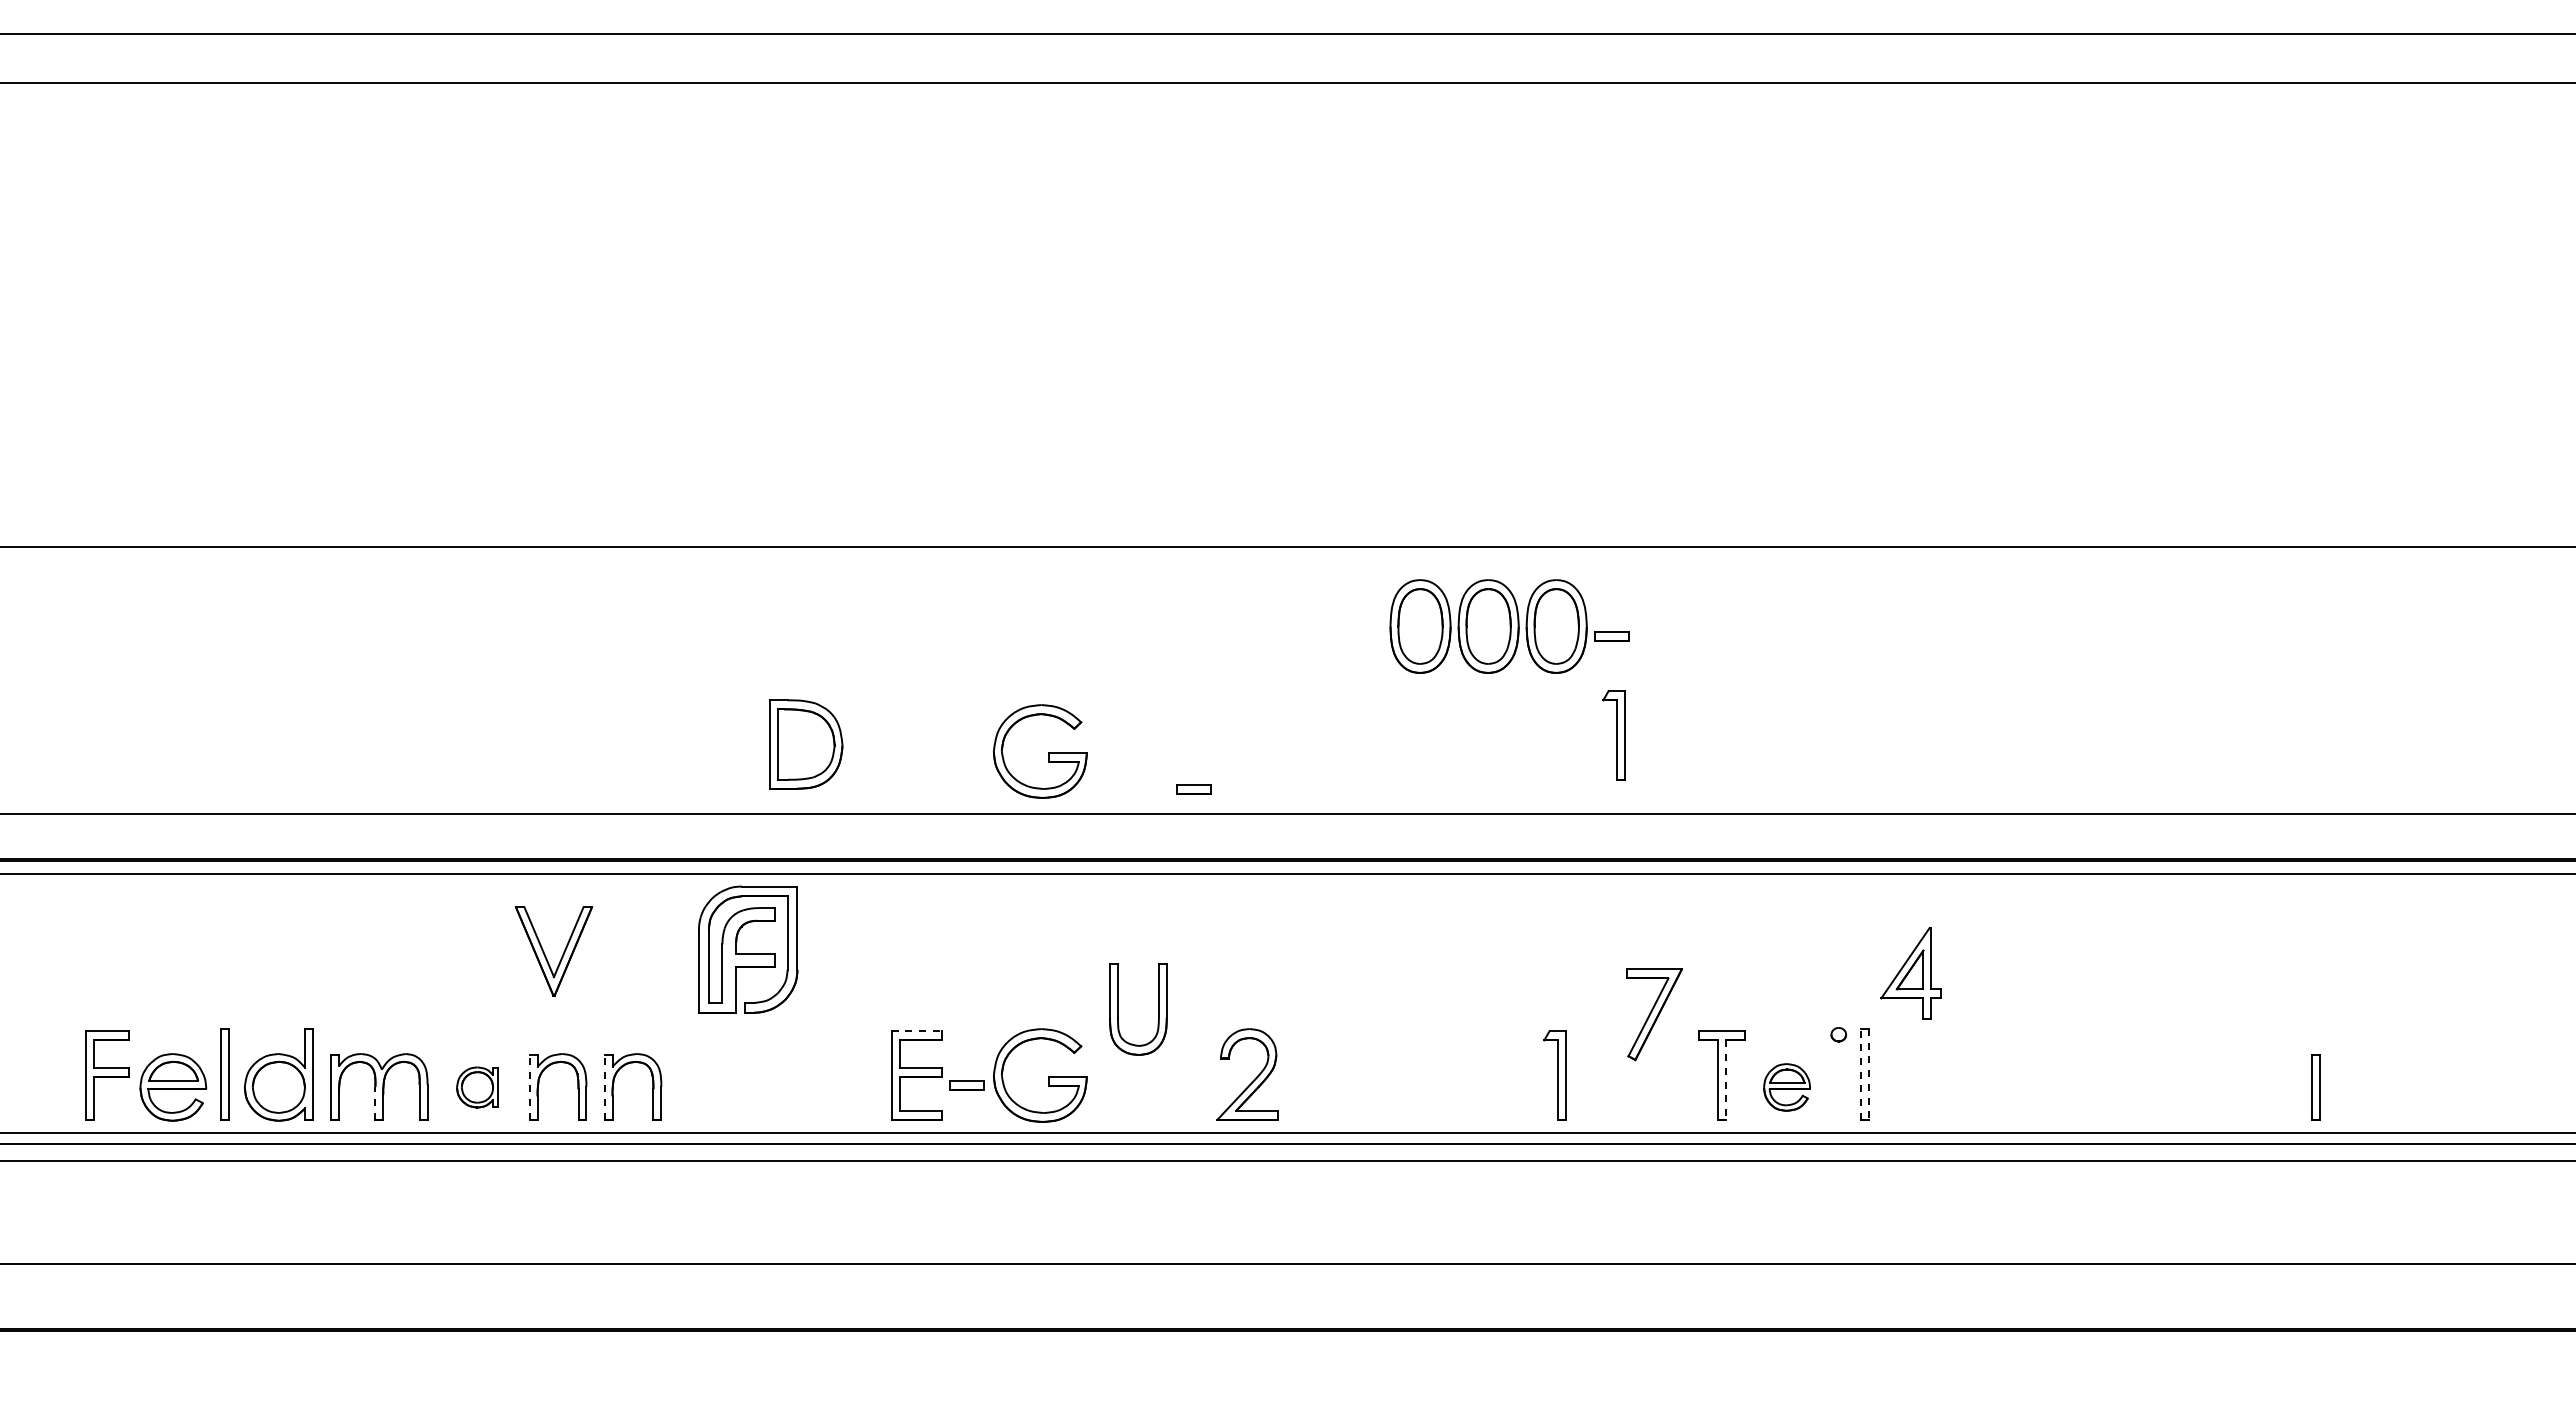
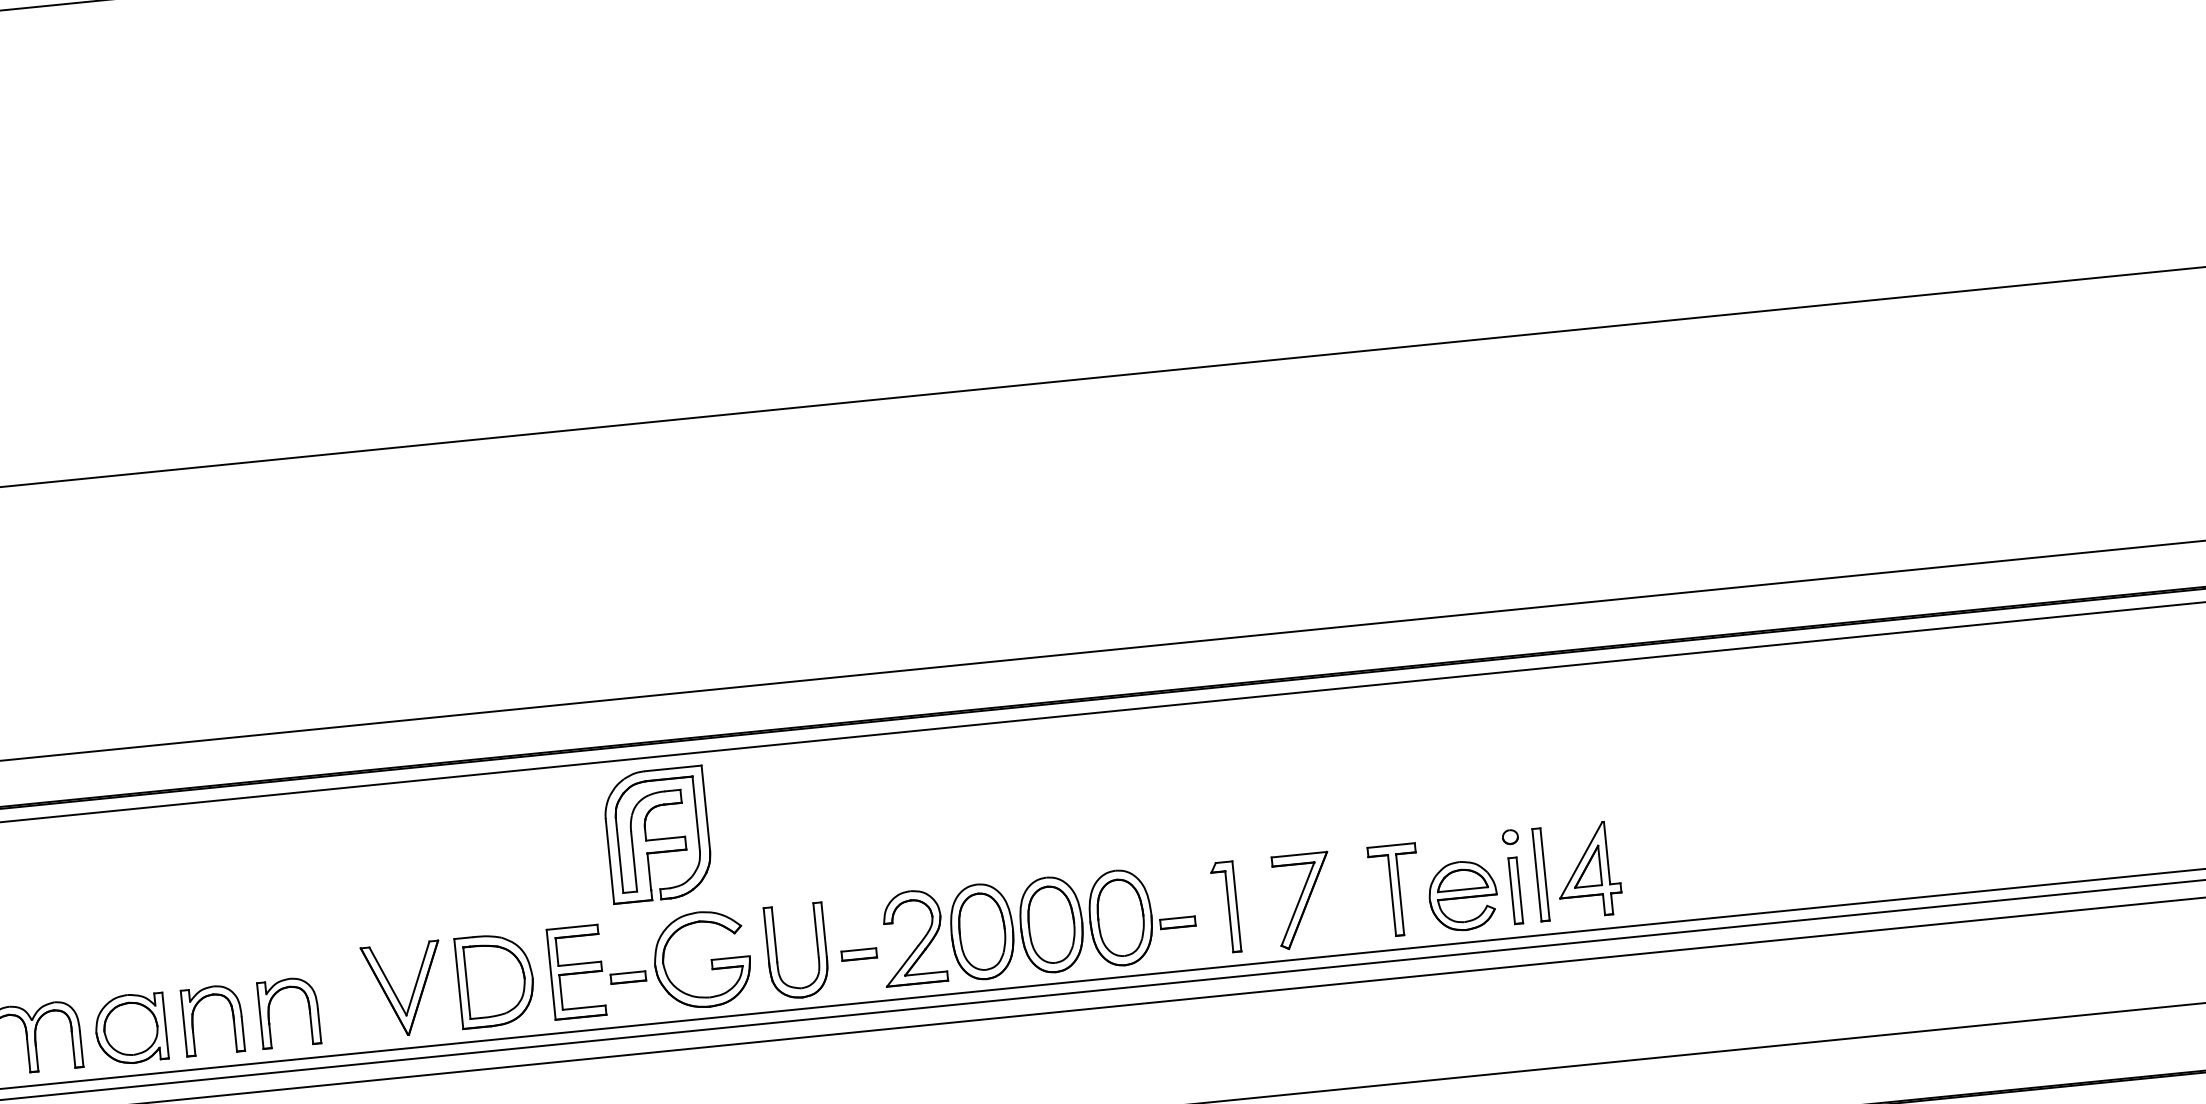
part: (1509, 626) -> (1072, 922), moved
part: (1613, 735) -> (1250, 555), removed
part: (806, 744) -> (496, 980), moved
part: (1048, 752) -> (677, 630), removed
part: (1193, 789) -> (859, 954), moved
part: (748, 949) -> (658, 834), moved
part: (545, 954) -> (395, 993), moved
part: (1910, 973) -> (1587, 870), moved
part: (1118, 1009) -> (776, 953), moved
part: (1654, 1014) -> (1303, 900), moved
line: (916, 1031) -> (571, 927), dashed -> solid
line: (1860, 1073) -> (1536, 874), dashed -> solid
line: (1868, 1074) -> (1544, 874), dashed -> solid
line: (1725, 1080) -> (1399, 895), dashed -> solid
part: (477, 1087) -> (131, 1029), size x1.67
line: (529, 1087) -> (183, 1023), dashed -> solid
line: (604, 1087) -> (260, 1016), dashed -> solid
part: (1786, 1087) -> (1462, 896), size x1.43
part: (2315, 1087) -> (1515, 890), moved
line: (375, 1102) -> (28, 1054), dashed -> solid

